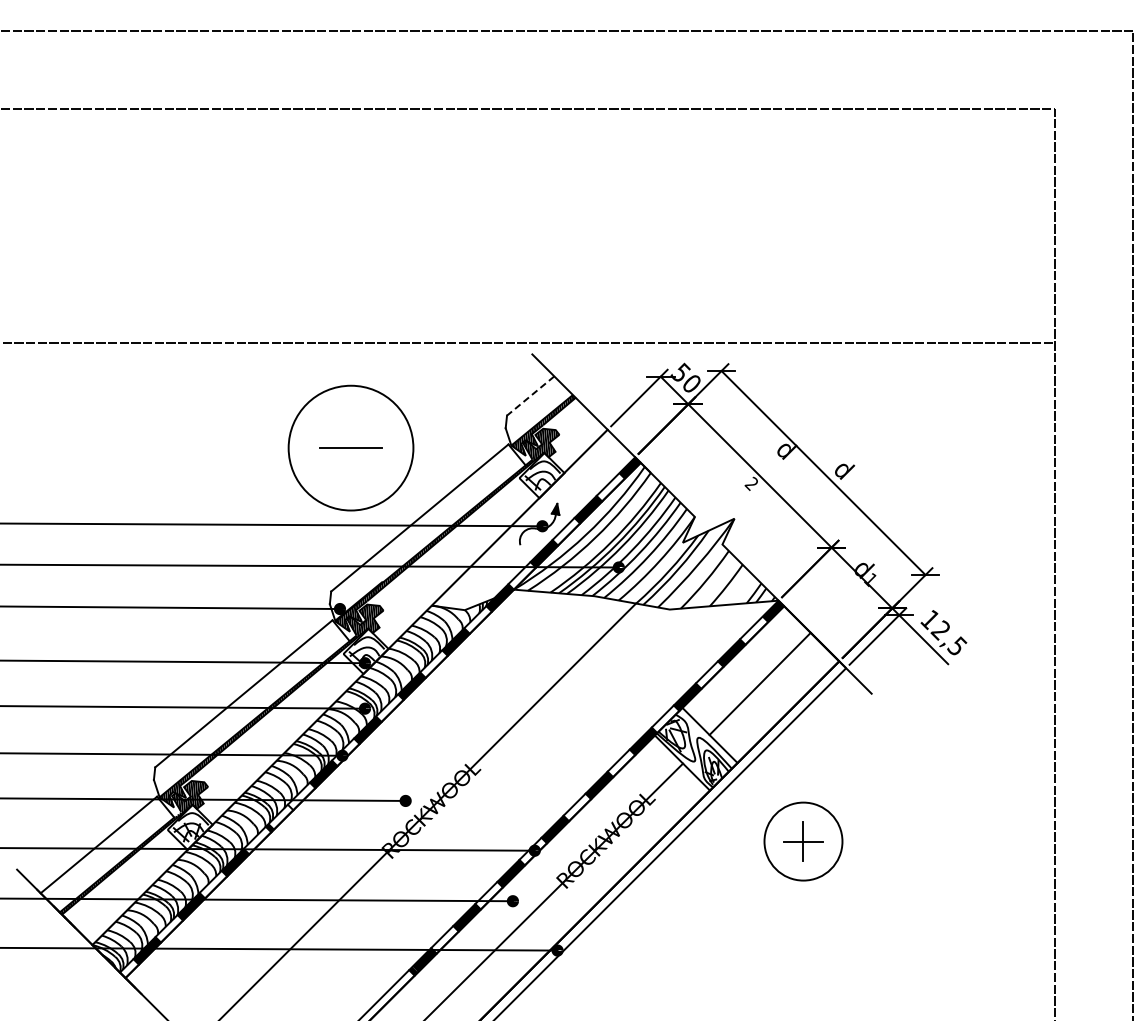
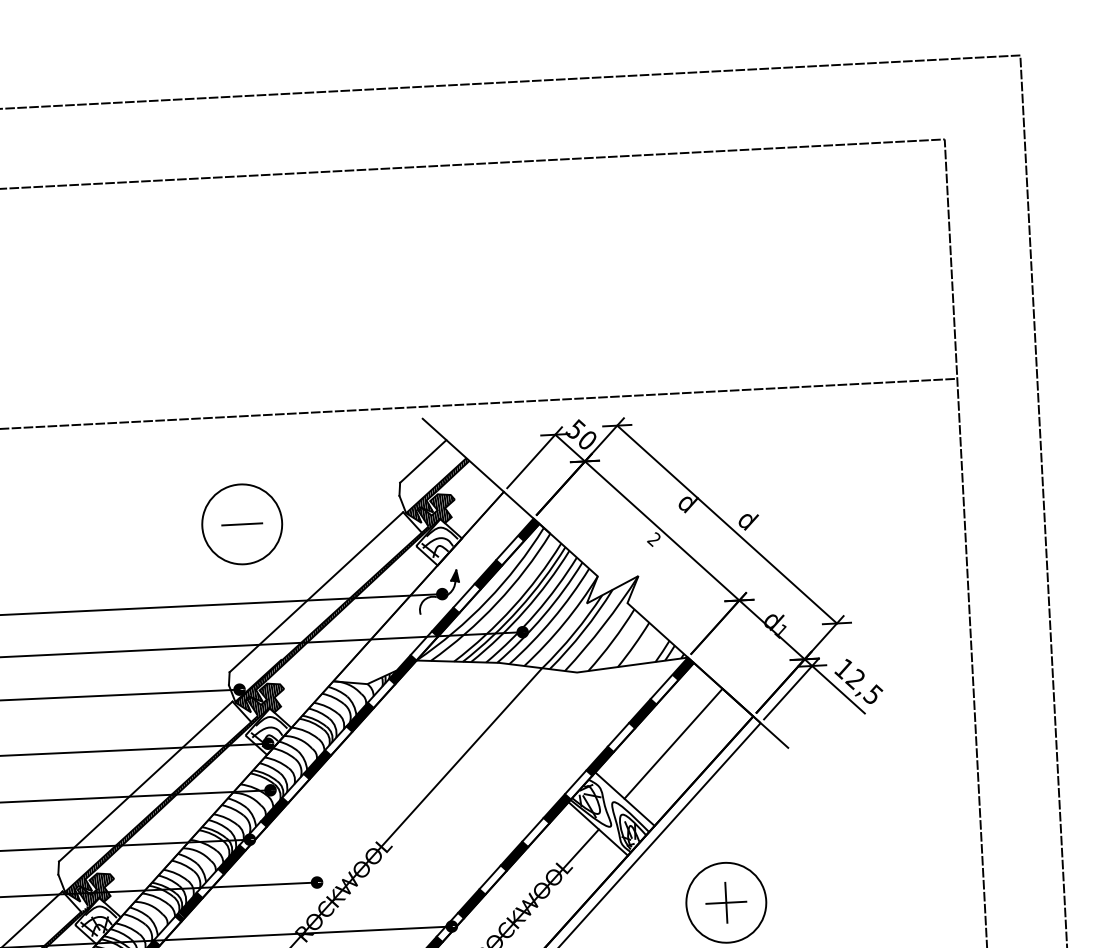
line: (530, 396) -> (423, 461), dashed -> solid
part: (350, 447) -> (241, 523), size x0.62
fill: (281, 816) -> (190, 905), added

